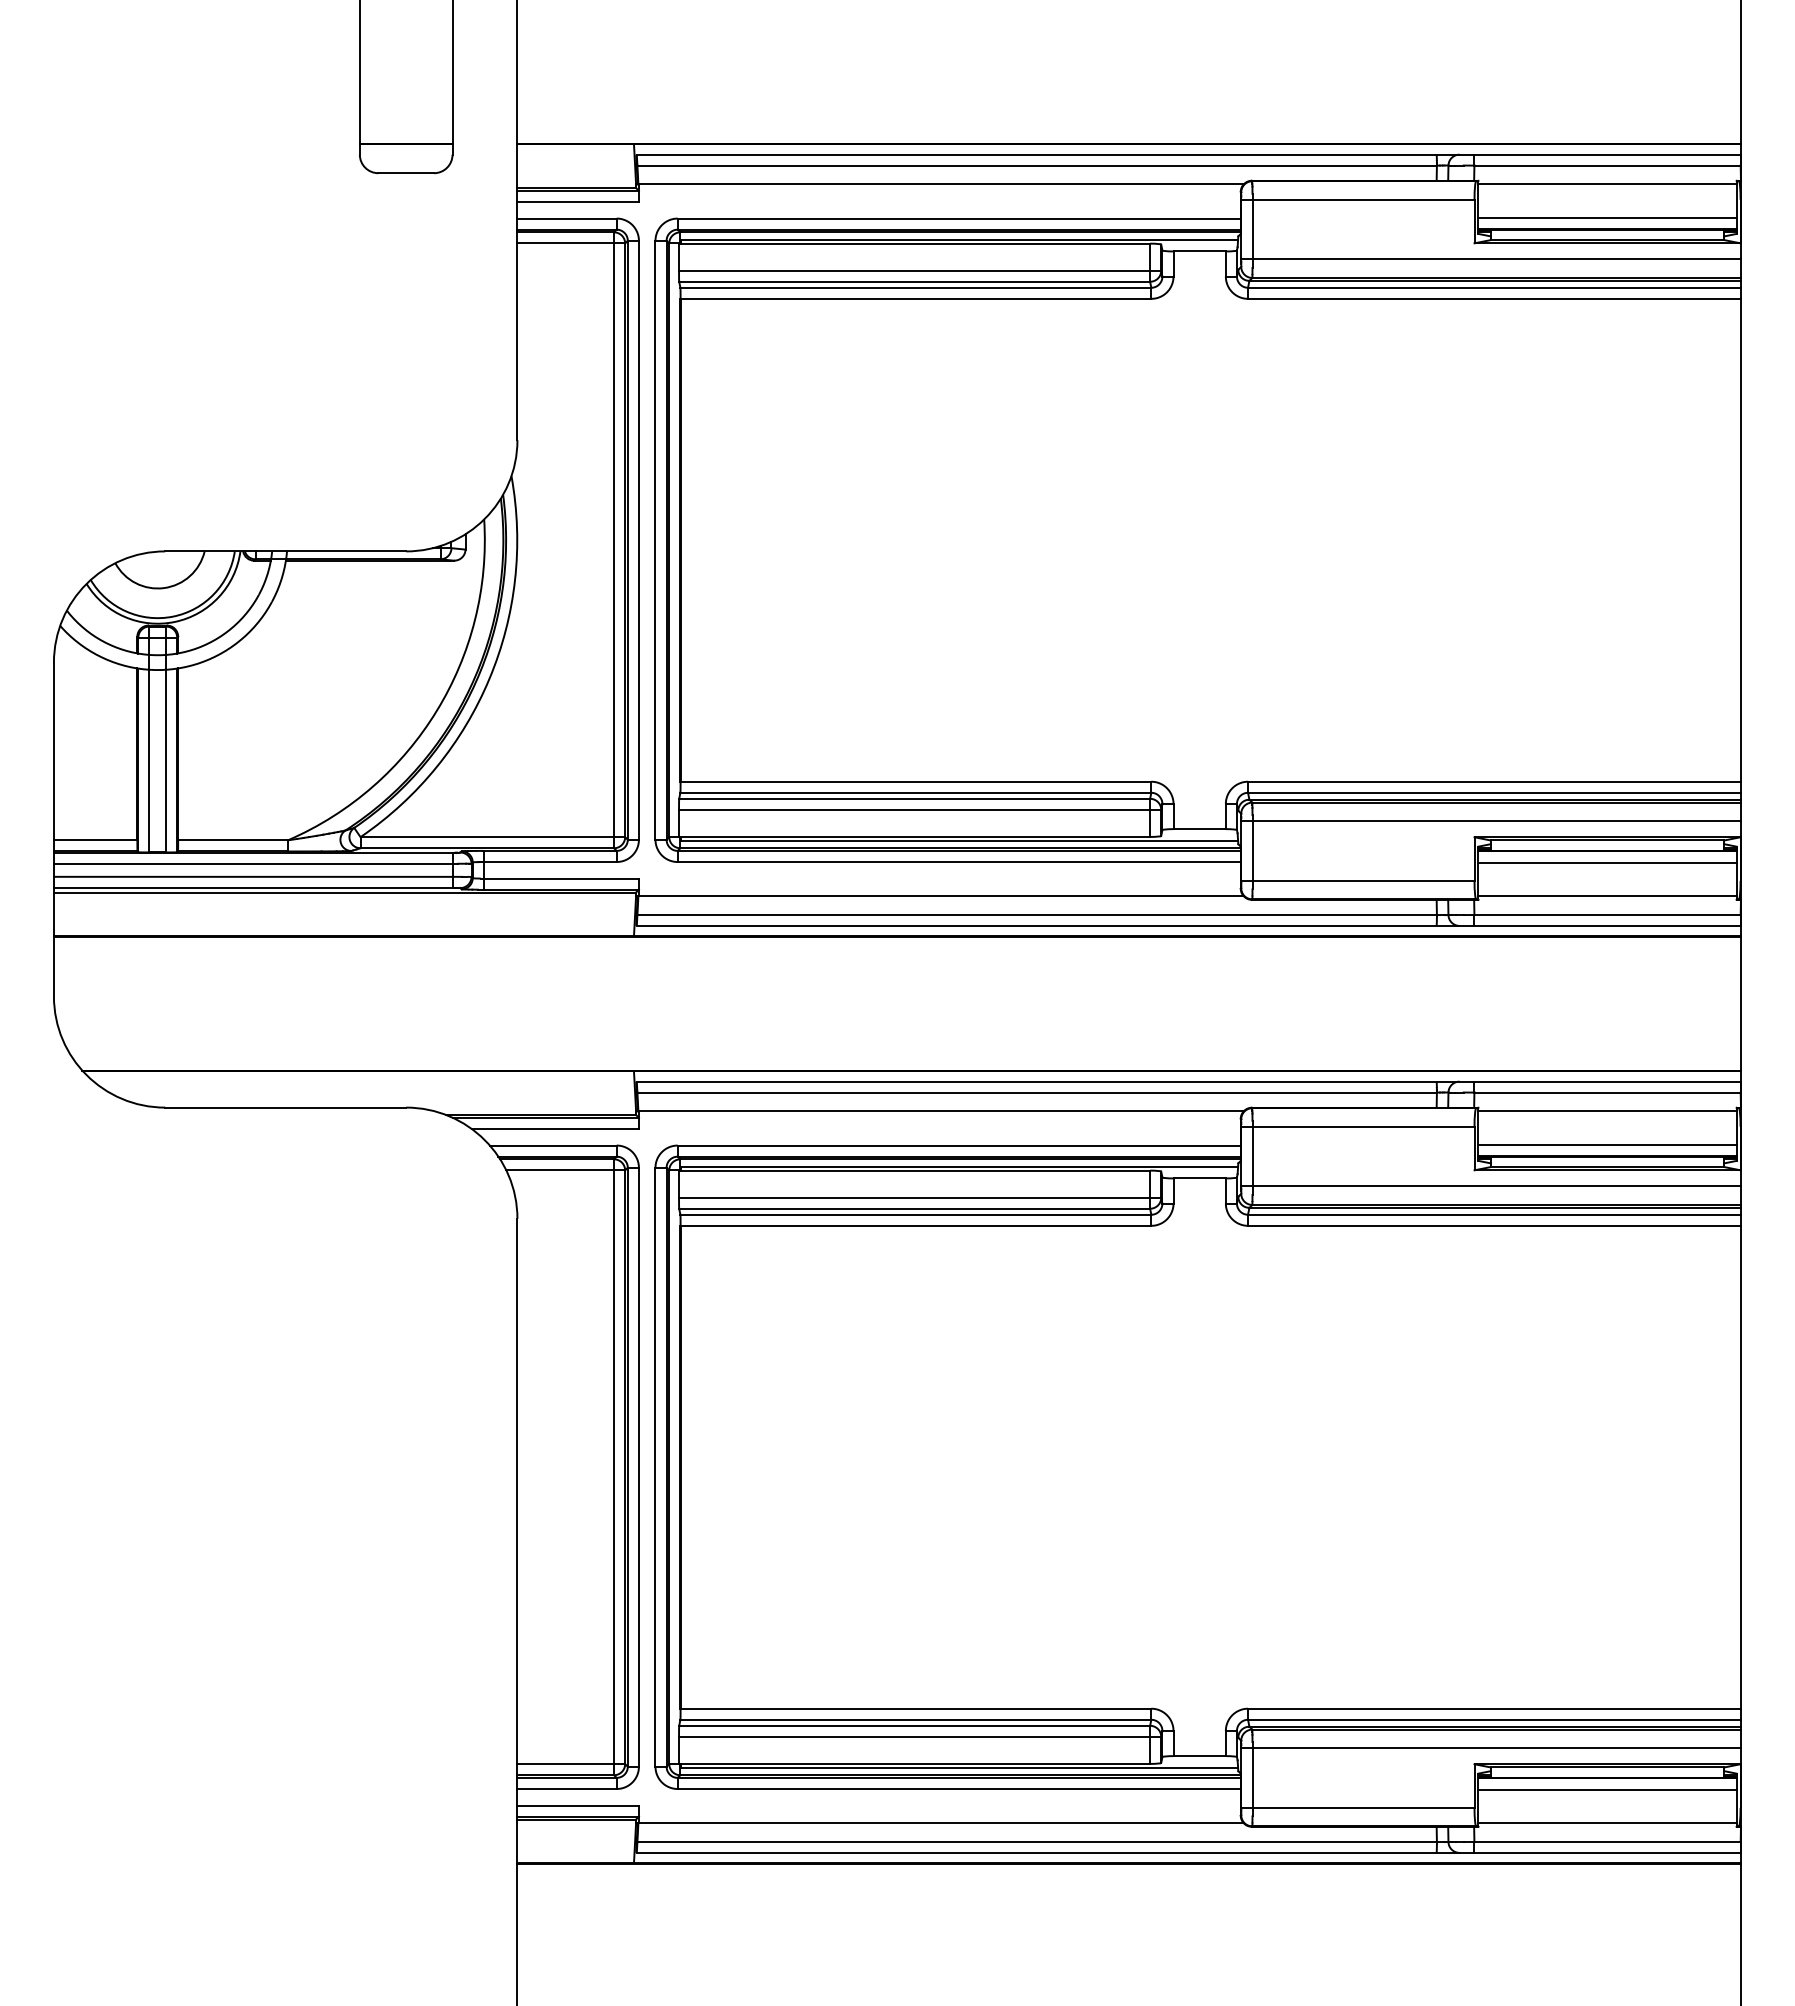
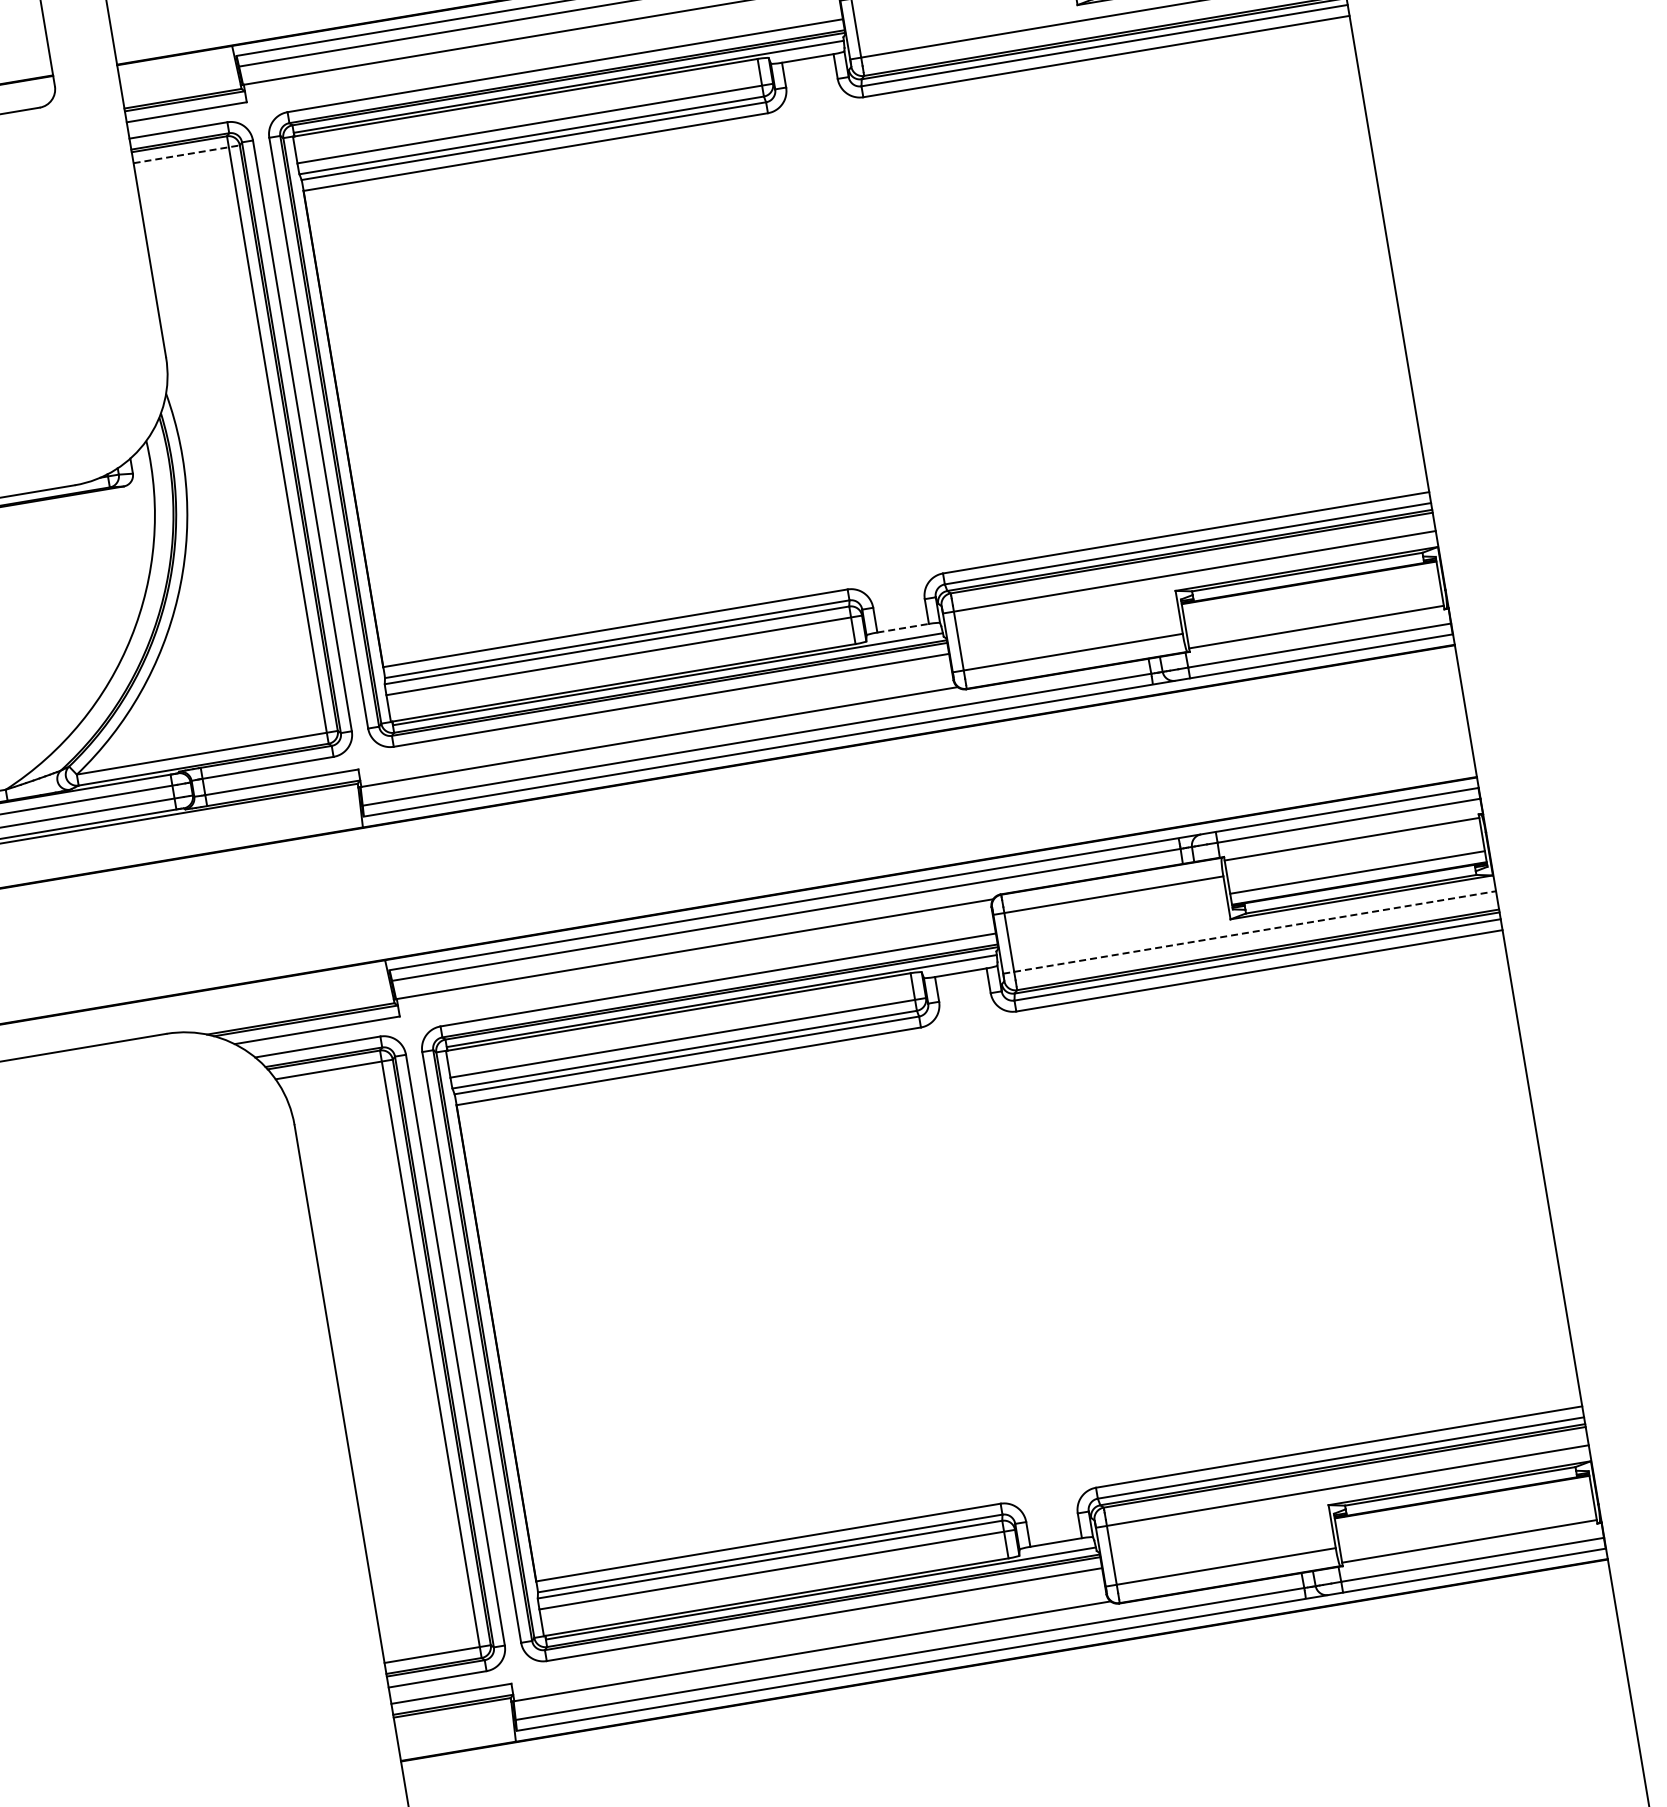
line: (571, 243) -> (186, 154), solid -> dashed
line: (1200, 829) -> (904, 628), solid -> dashed
line: (1607, 862) -> (1310, 593), removed
line: (1491, 1186) -> (1249, 932), solid -> dashed
line: (1607, 1789) -> (1463, 1508), removed

